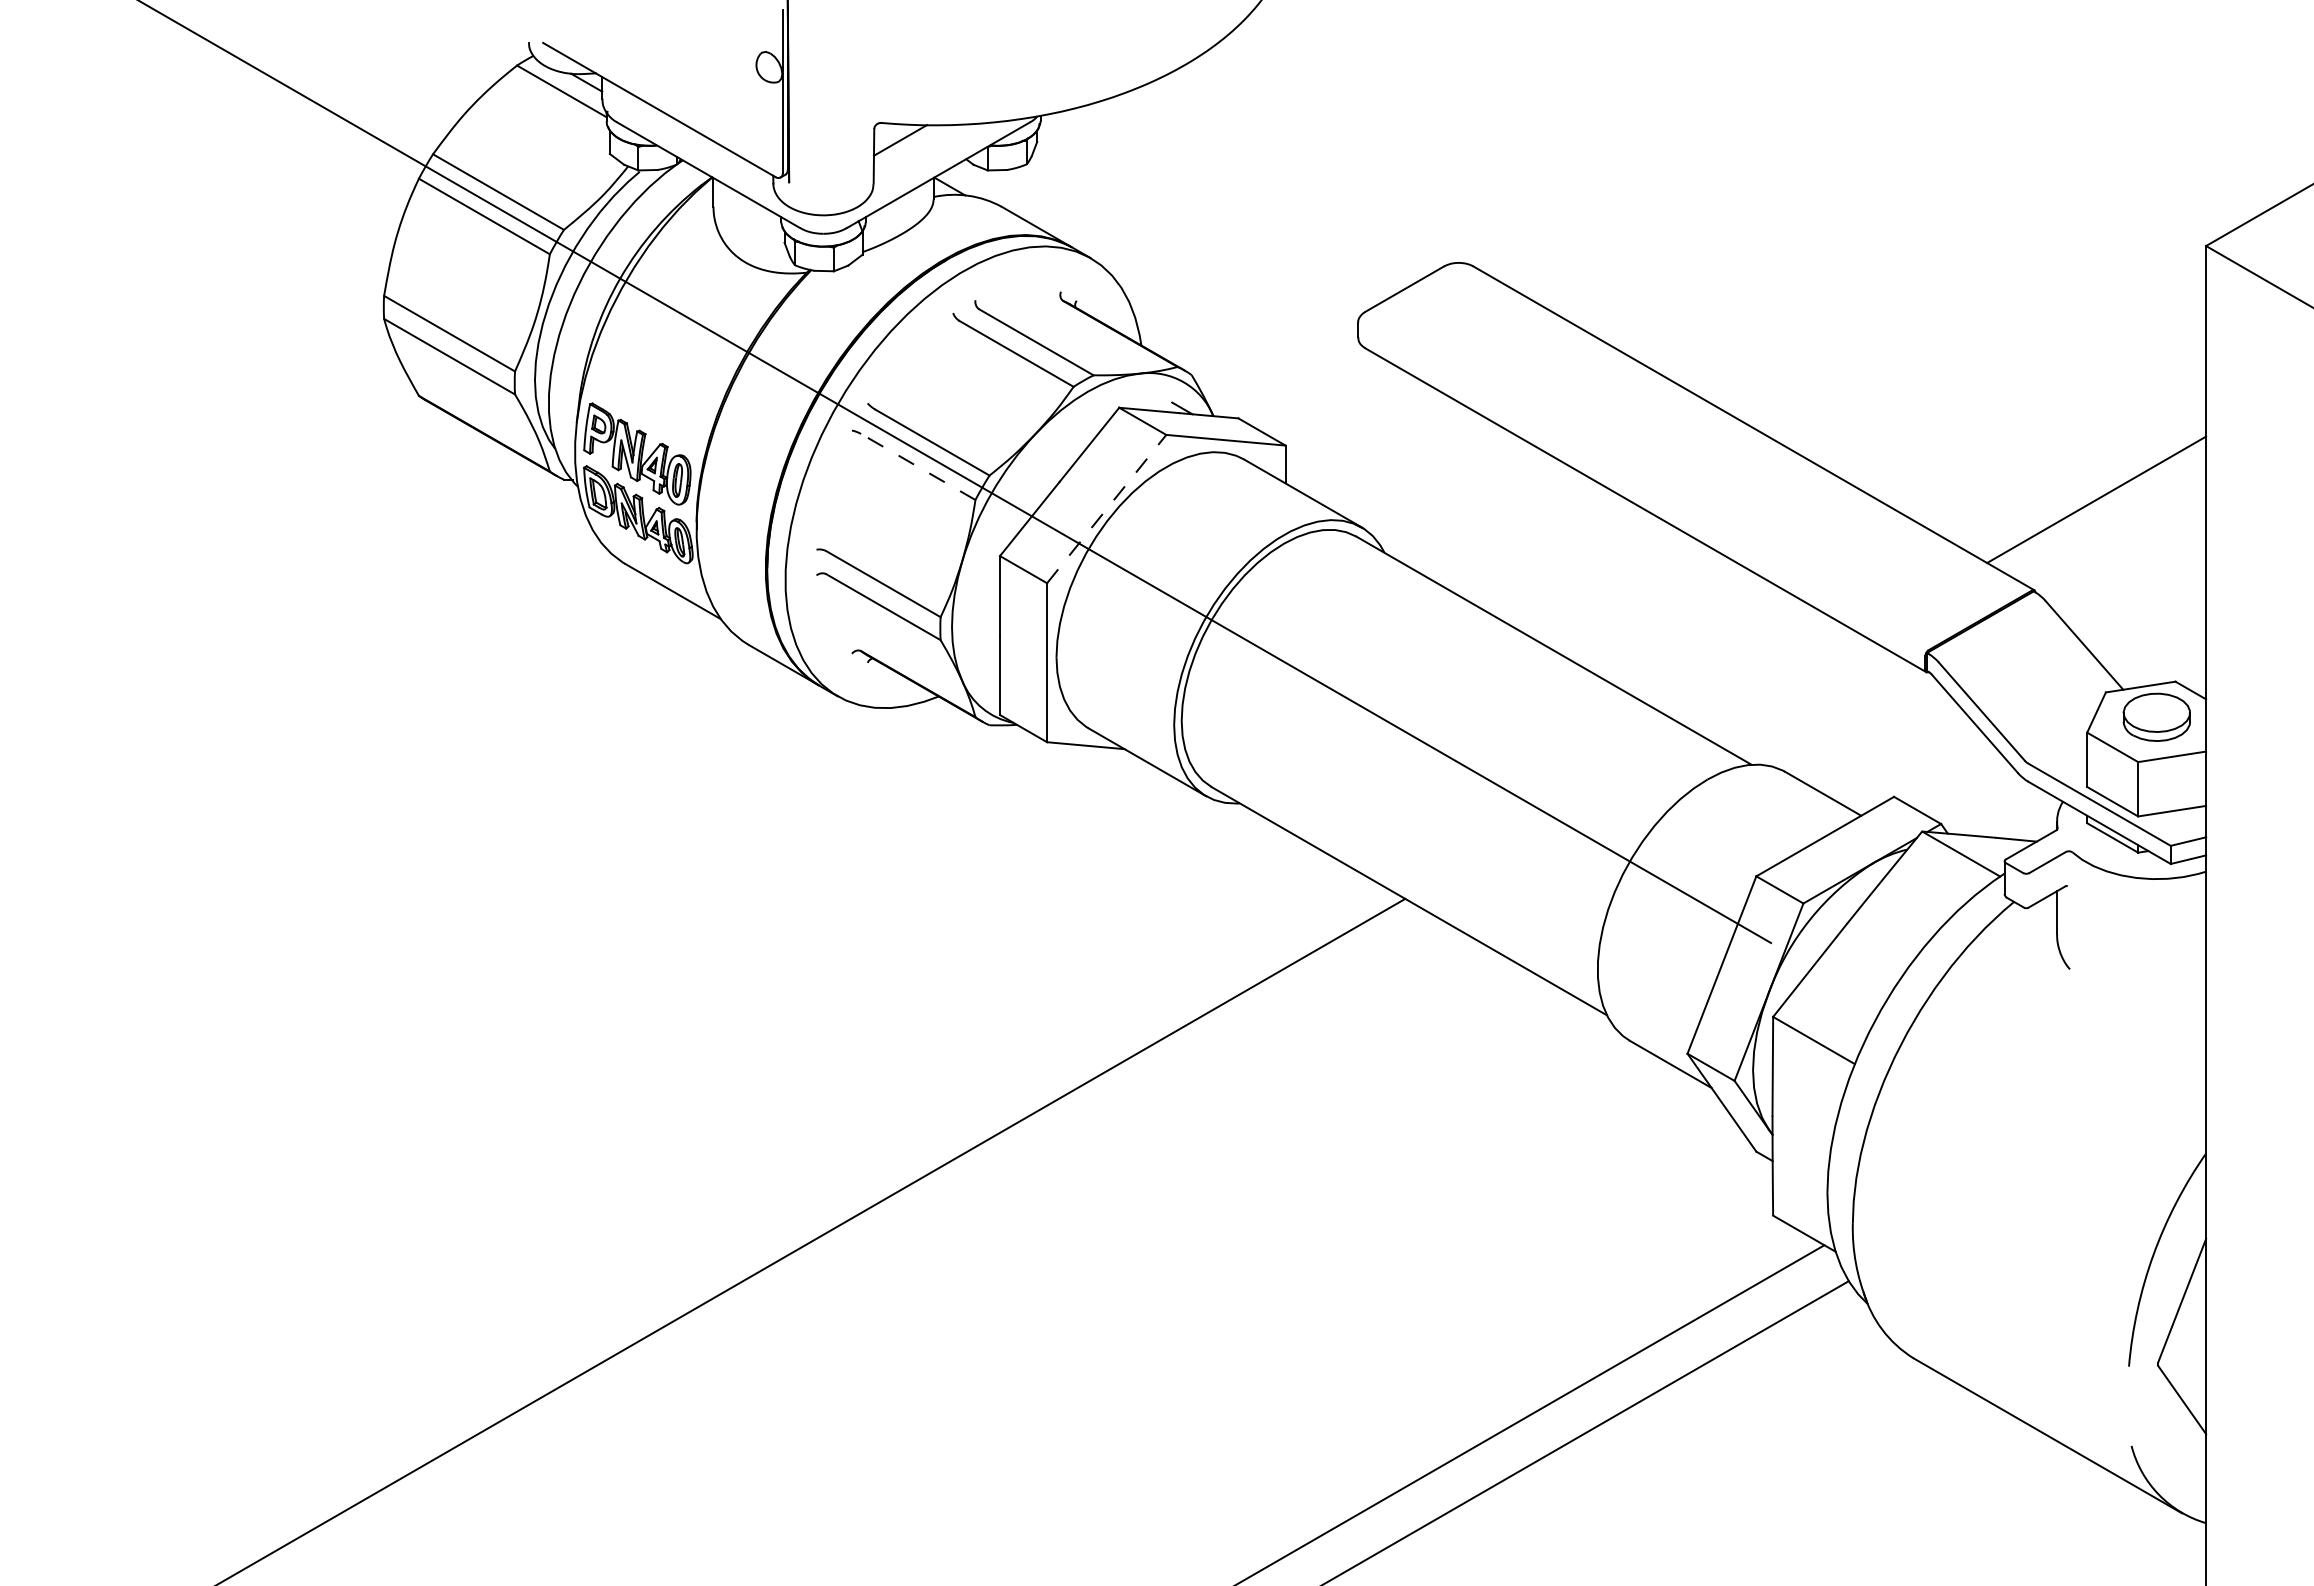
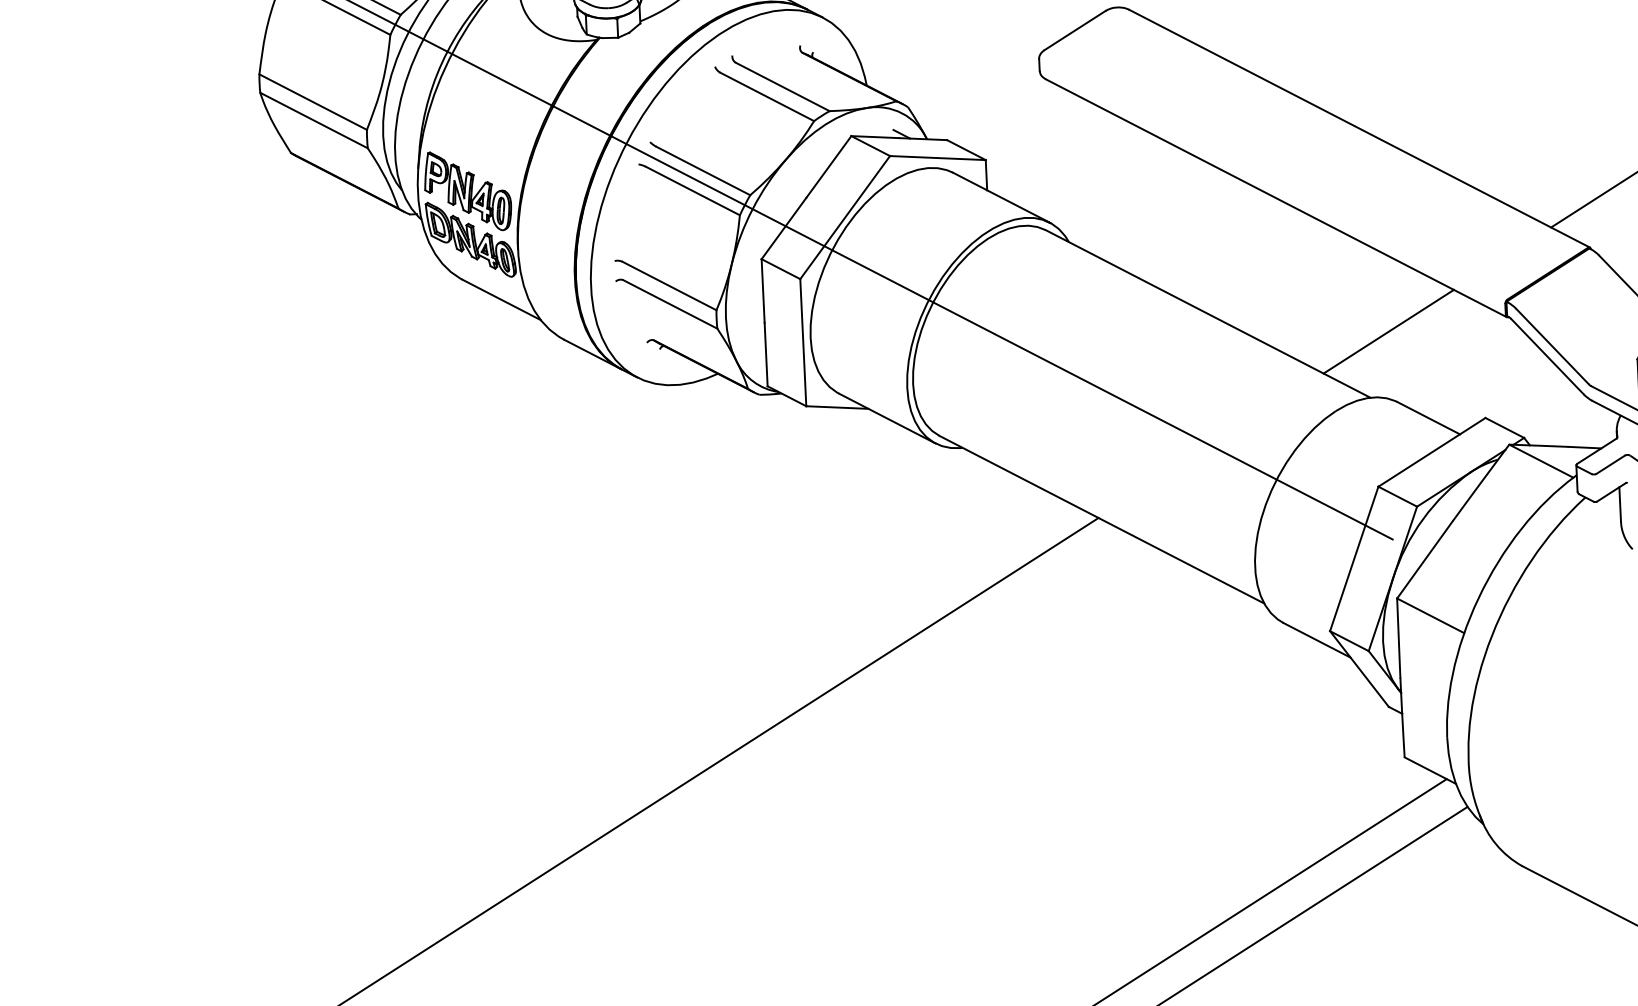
line: (918, 467) -> (693, 191), dashed -> solid
line: (1107, 508) -> (845, 217), dashed -> solid
line: (1778, 683) -> (1388, 331), added

